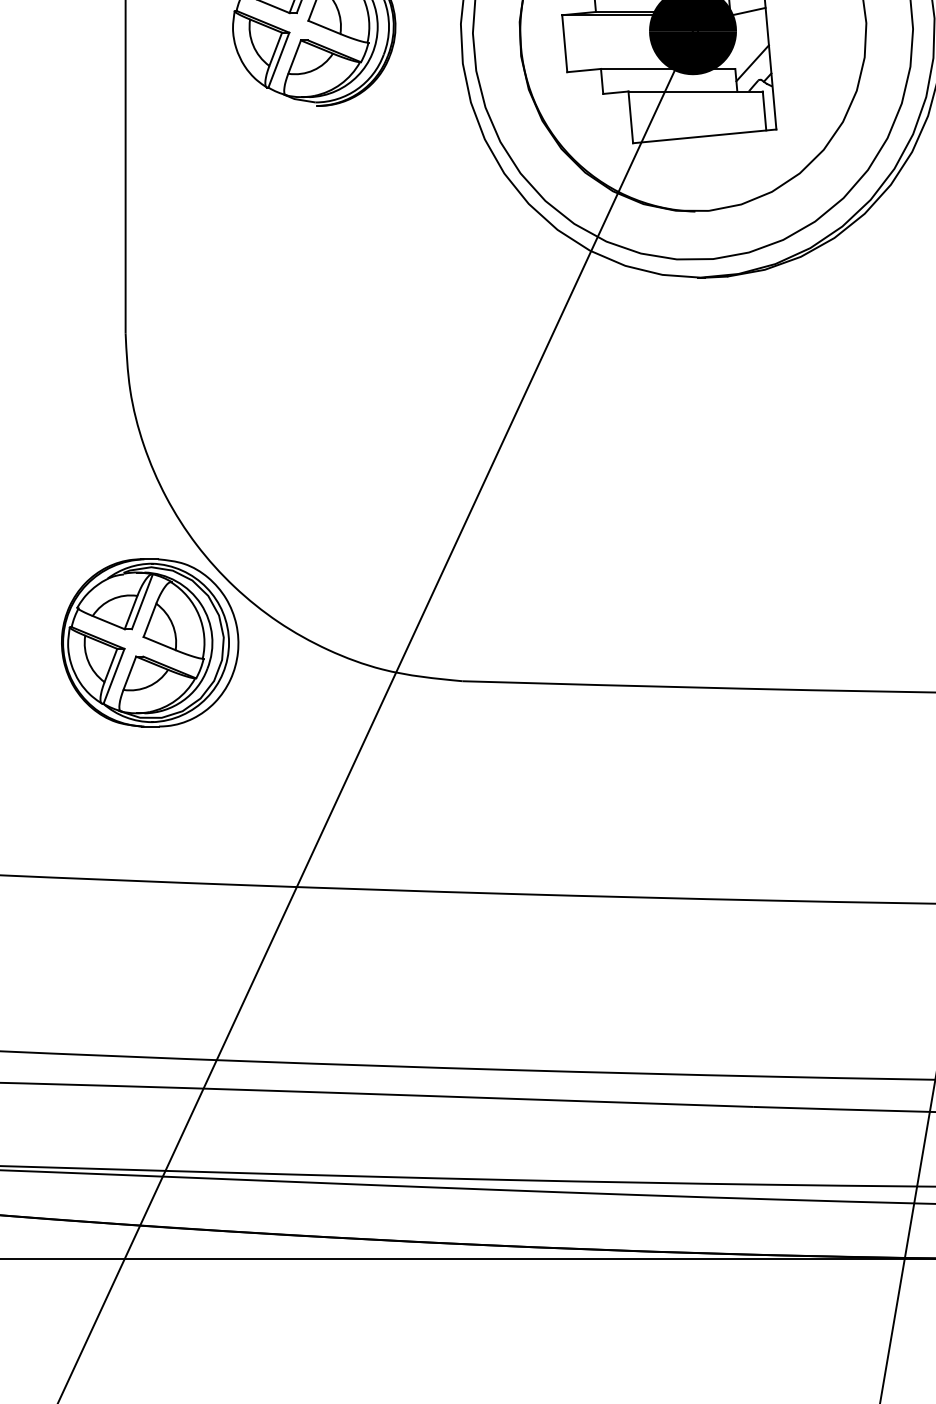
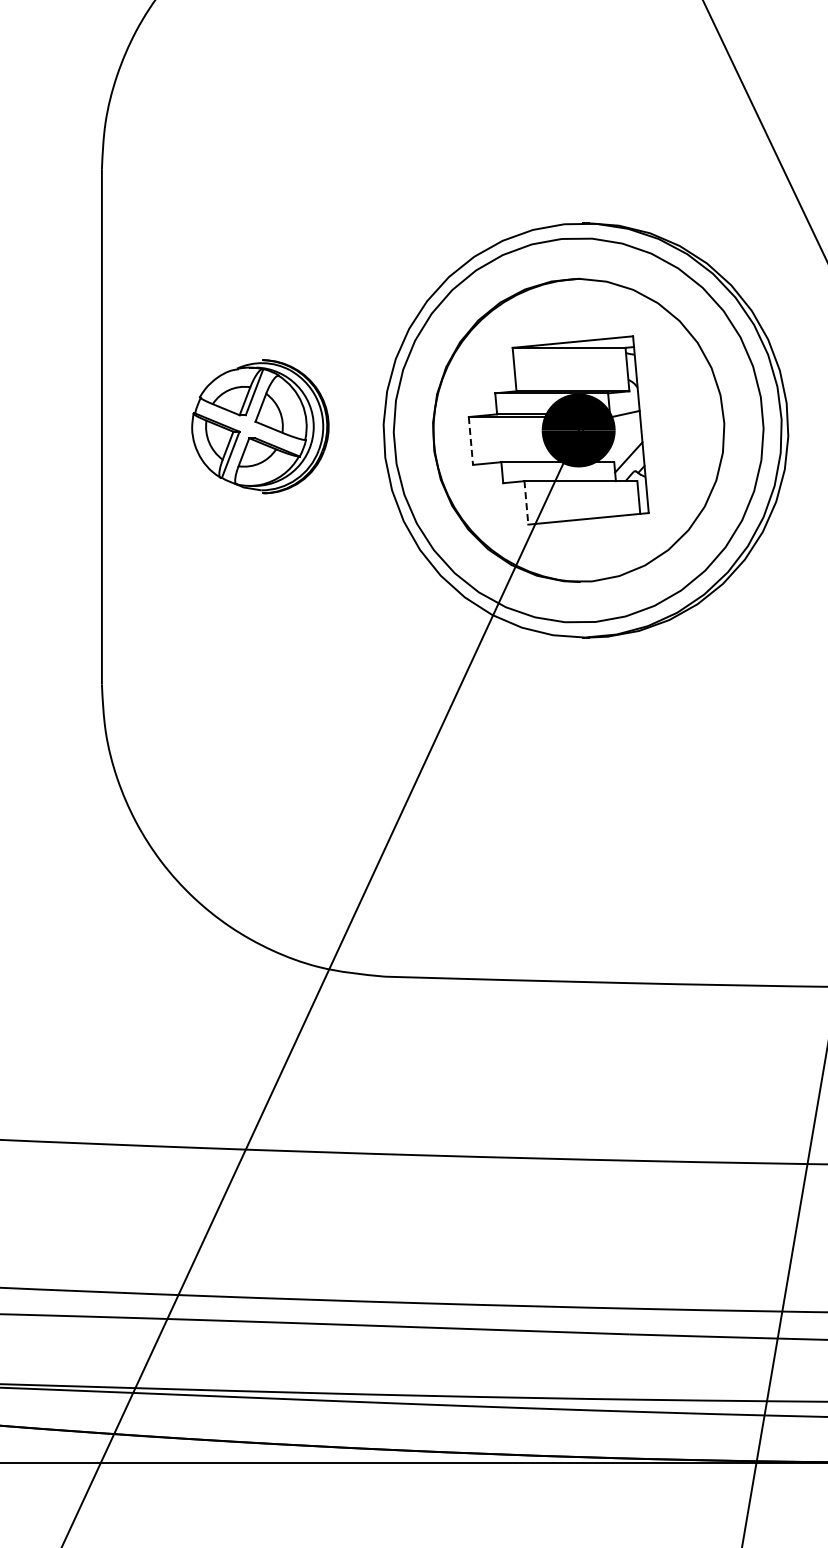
line: (564, 44) -> (470, 441), solid -> dashed
line: (630, 116) -> (526, 502), solid -> dashed
part: (150, 642) -> (122, 944), removed

